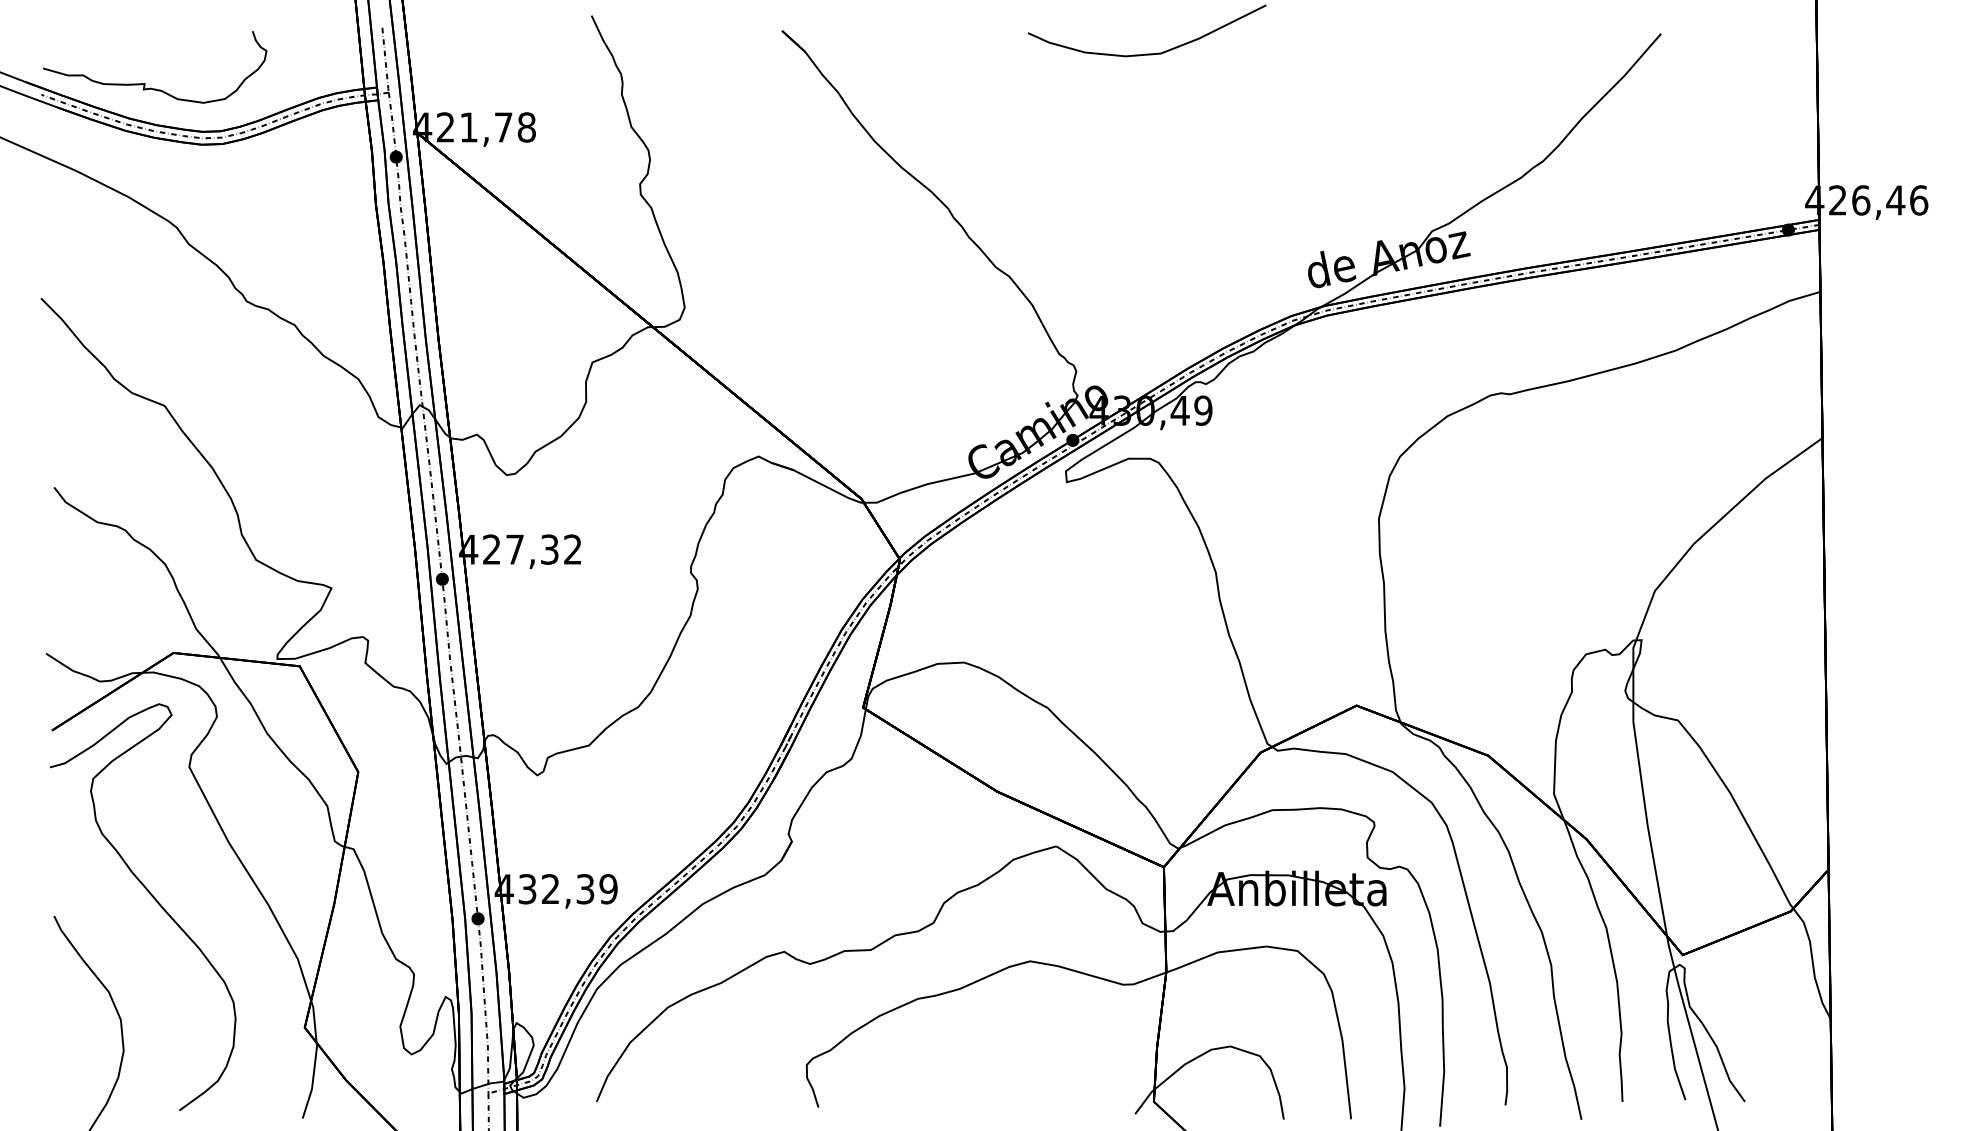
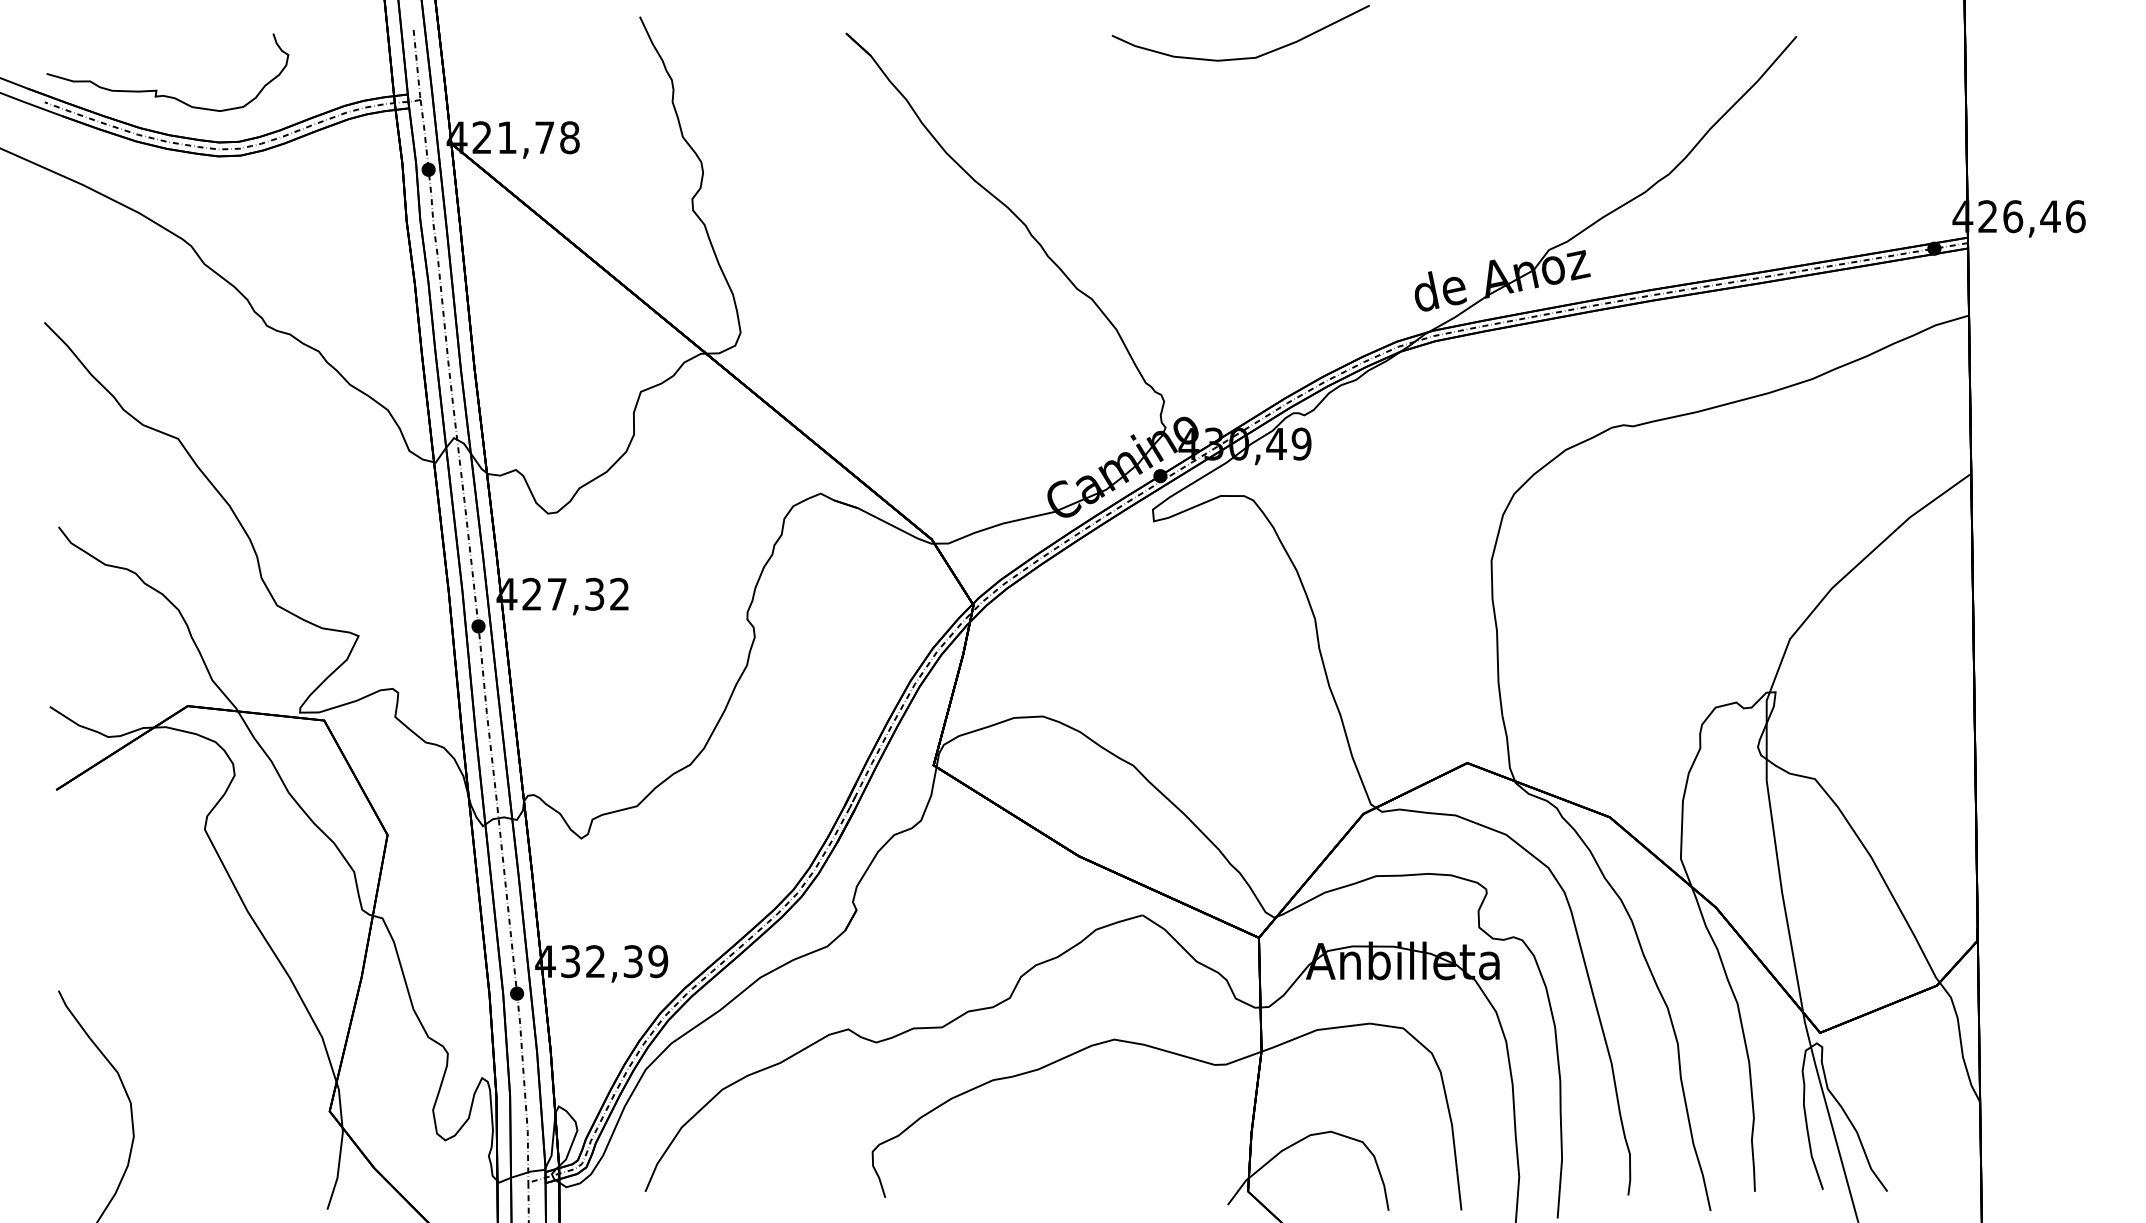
curve: (152, 897) -> (164, 970), removed

